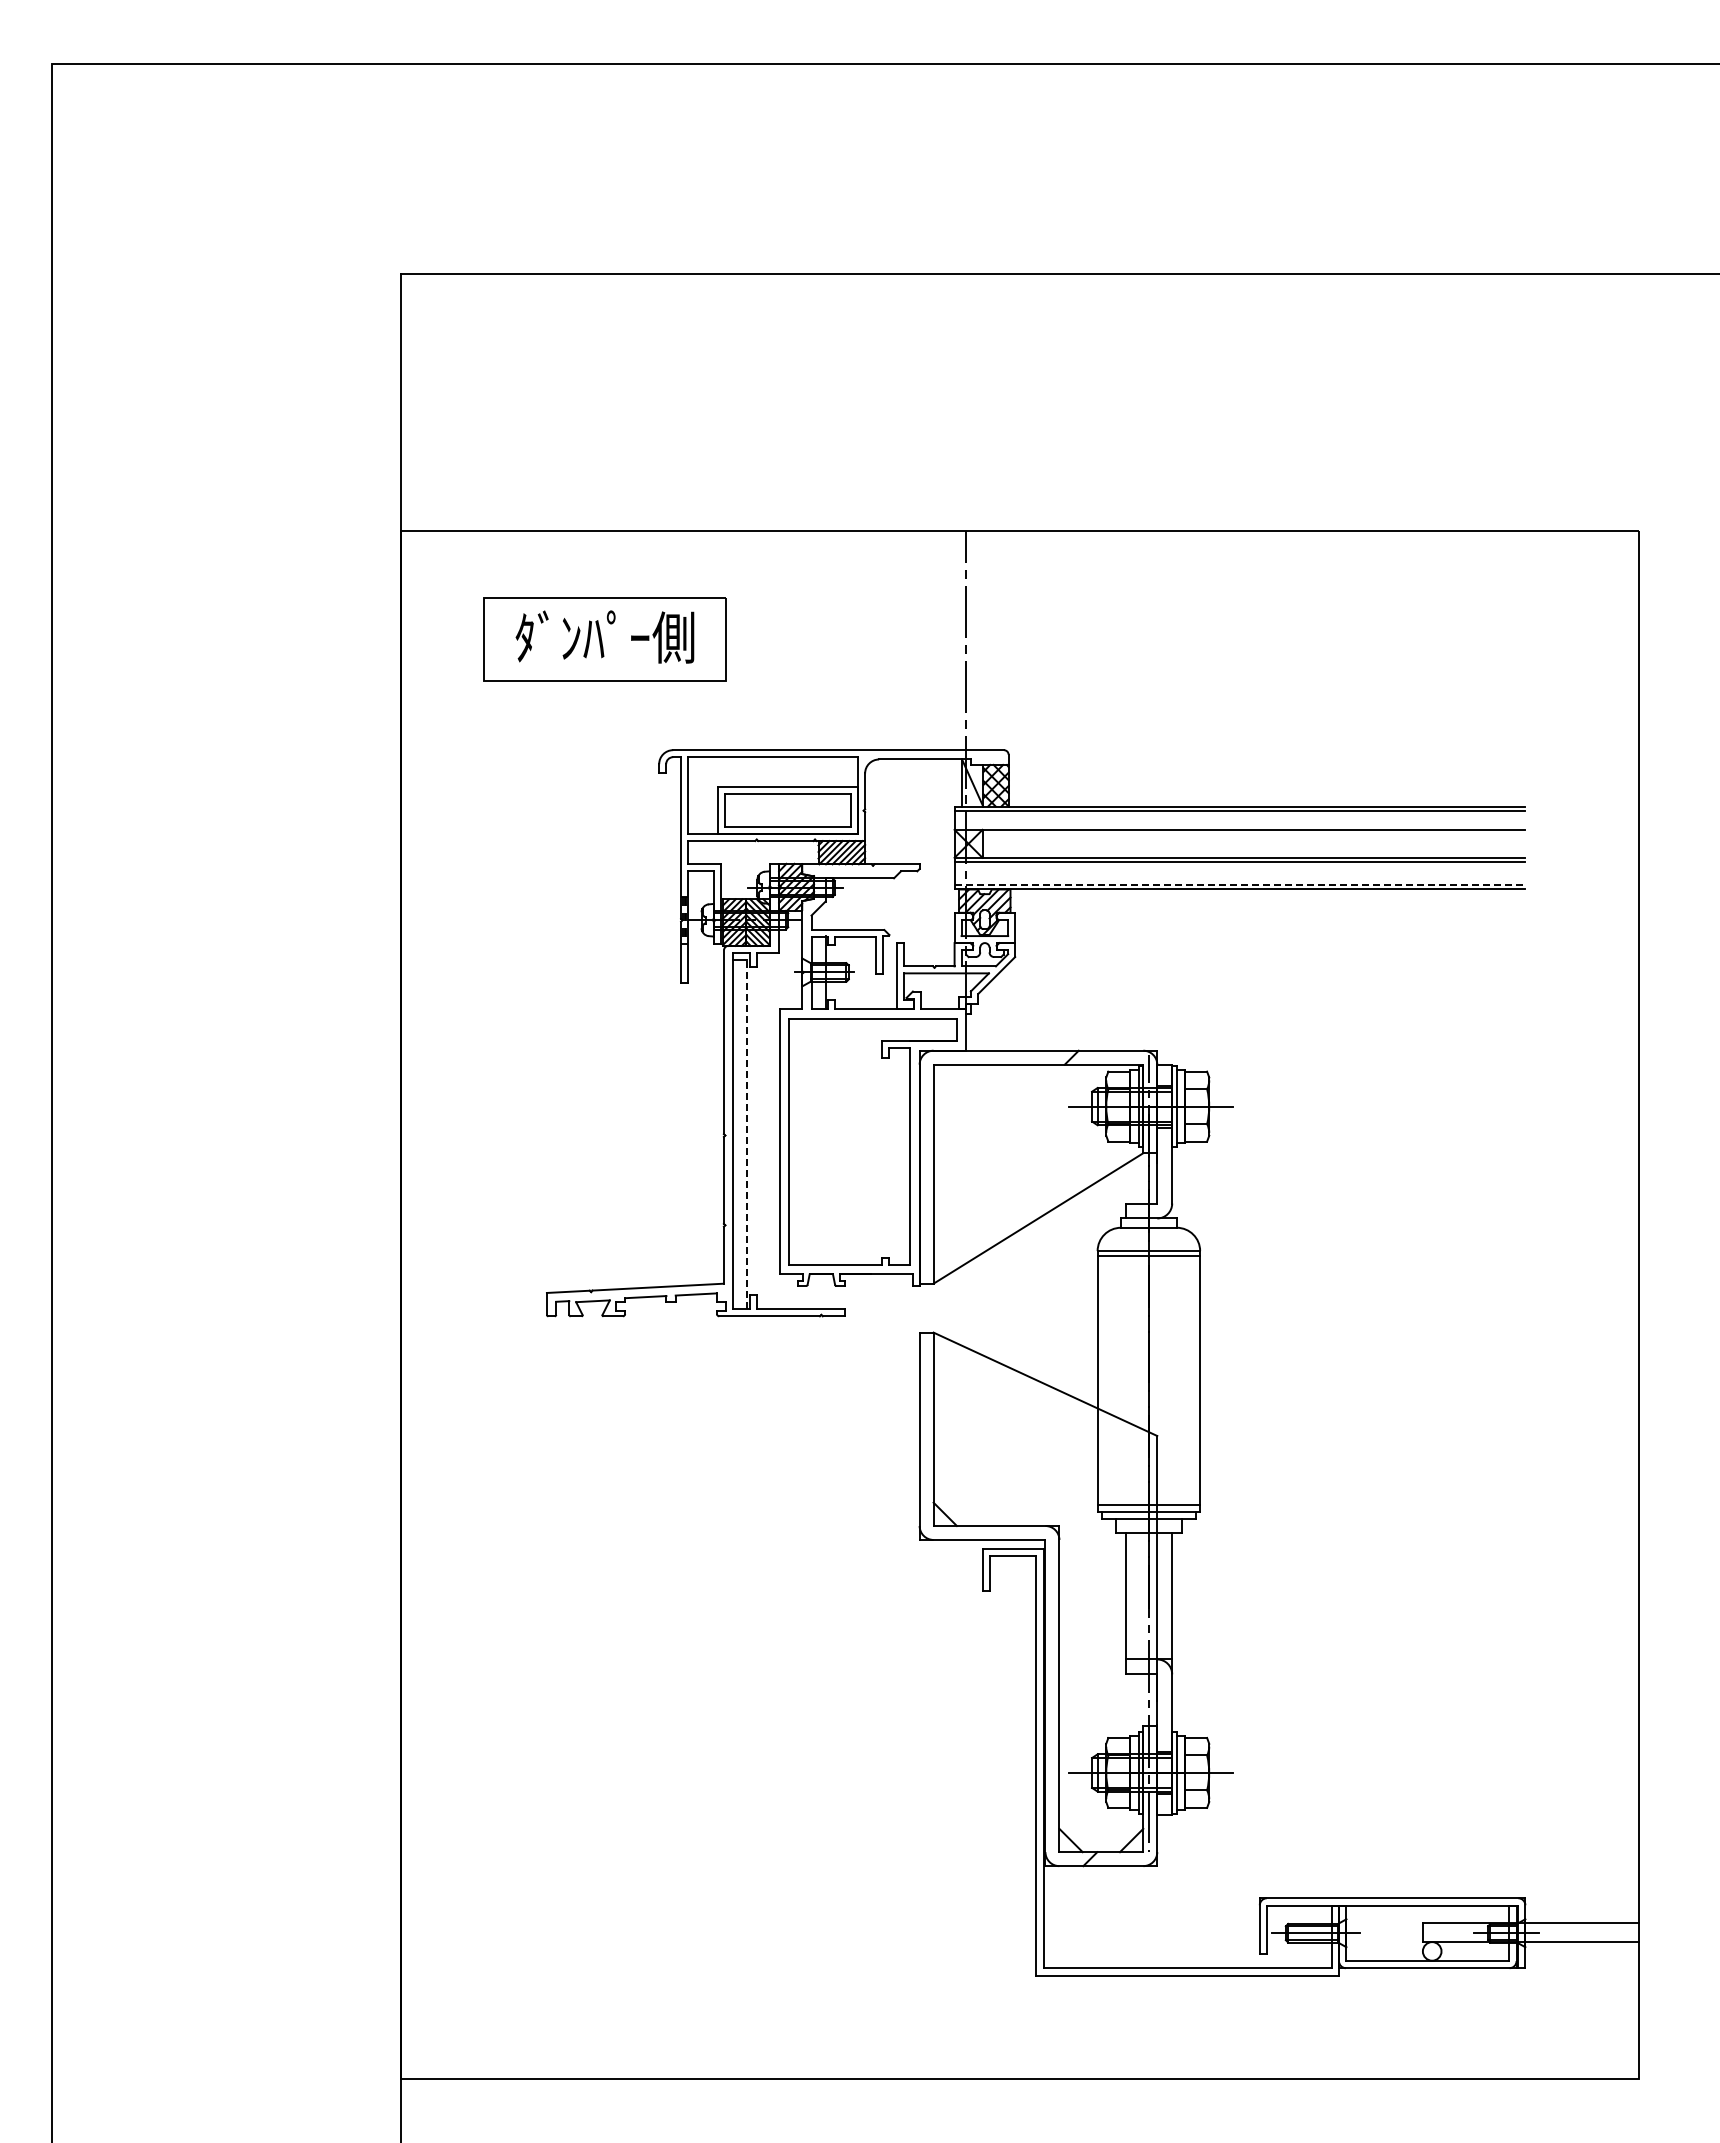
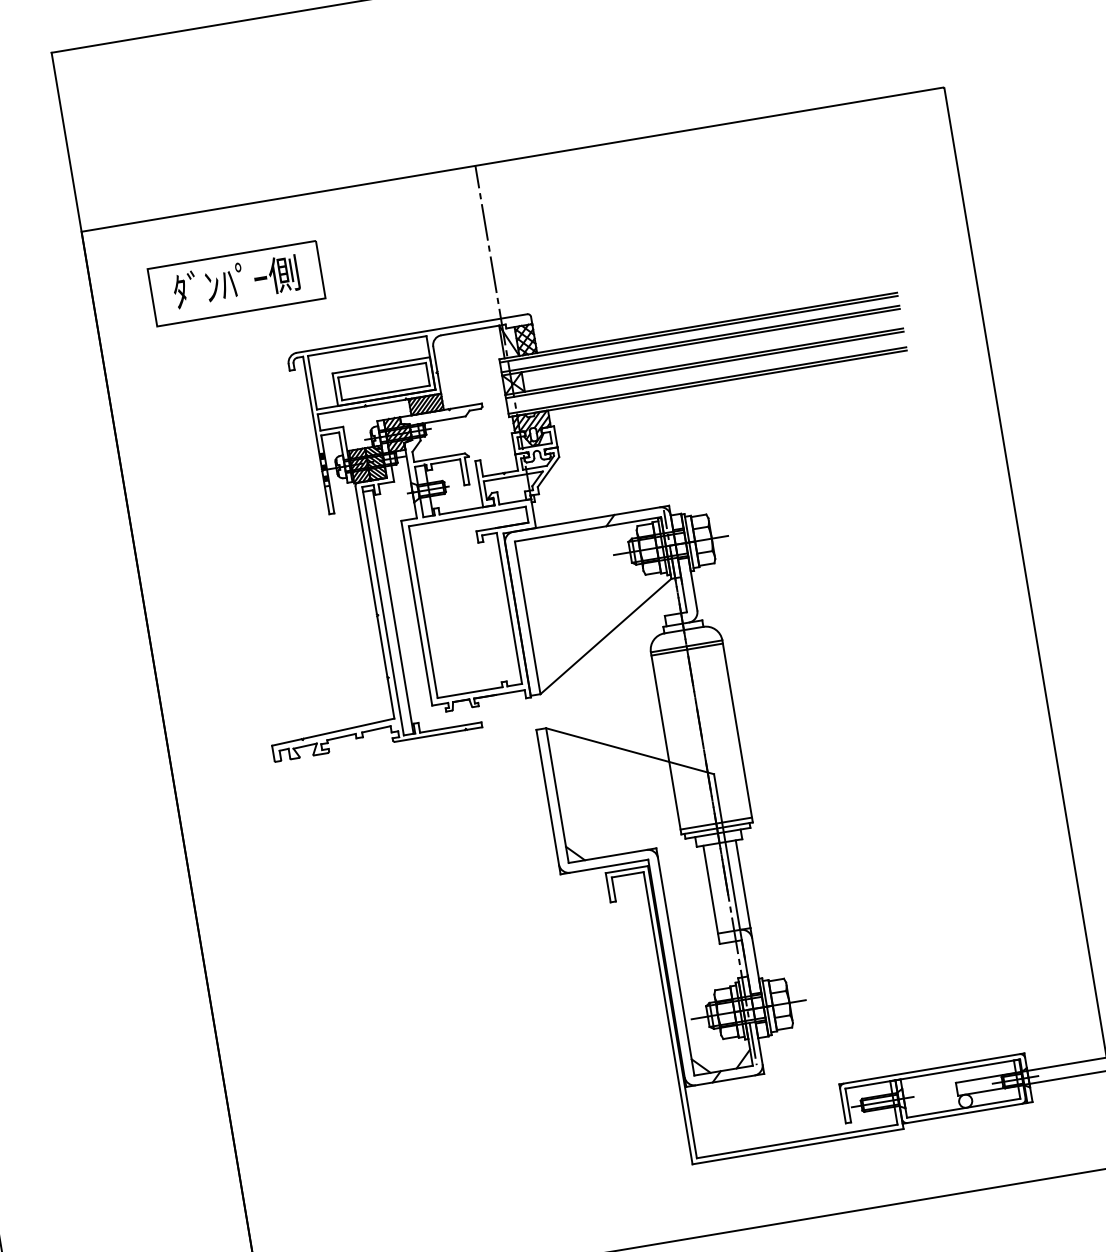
line: (1239, 825) -> (700, 339), added
line: (1240, 884) -> (707, 380), dashed -> solid
line: (747, 1134) -> (393, 611), dashed -> solid

